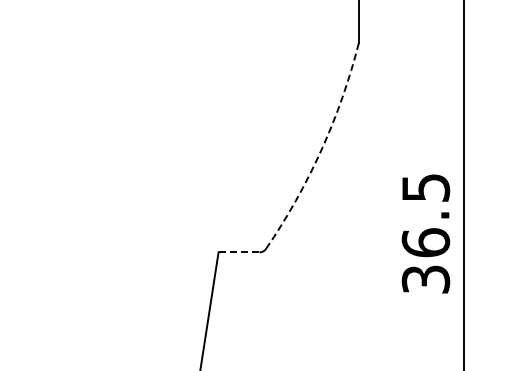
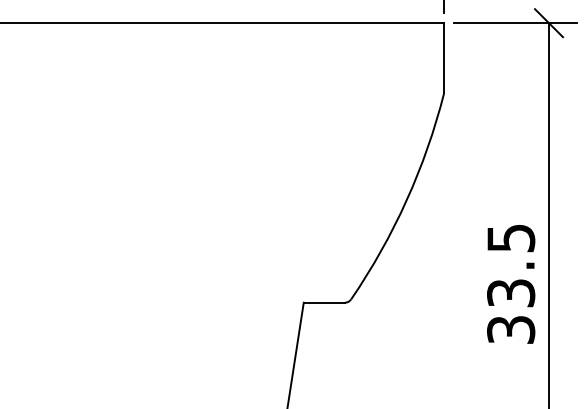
arc: (321, 150) -> (406, 200), dashed -> solid
text: (426, 242) -> (511, 292), 36.5 -> 33.5
line: (239, 252) -> (324, 302), dashed -> solid

